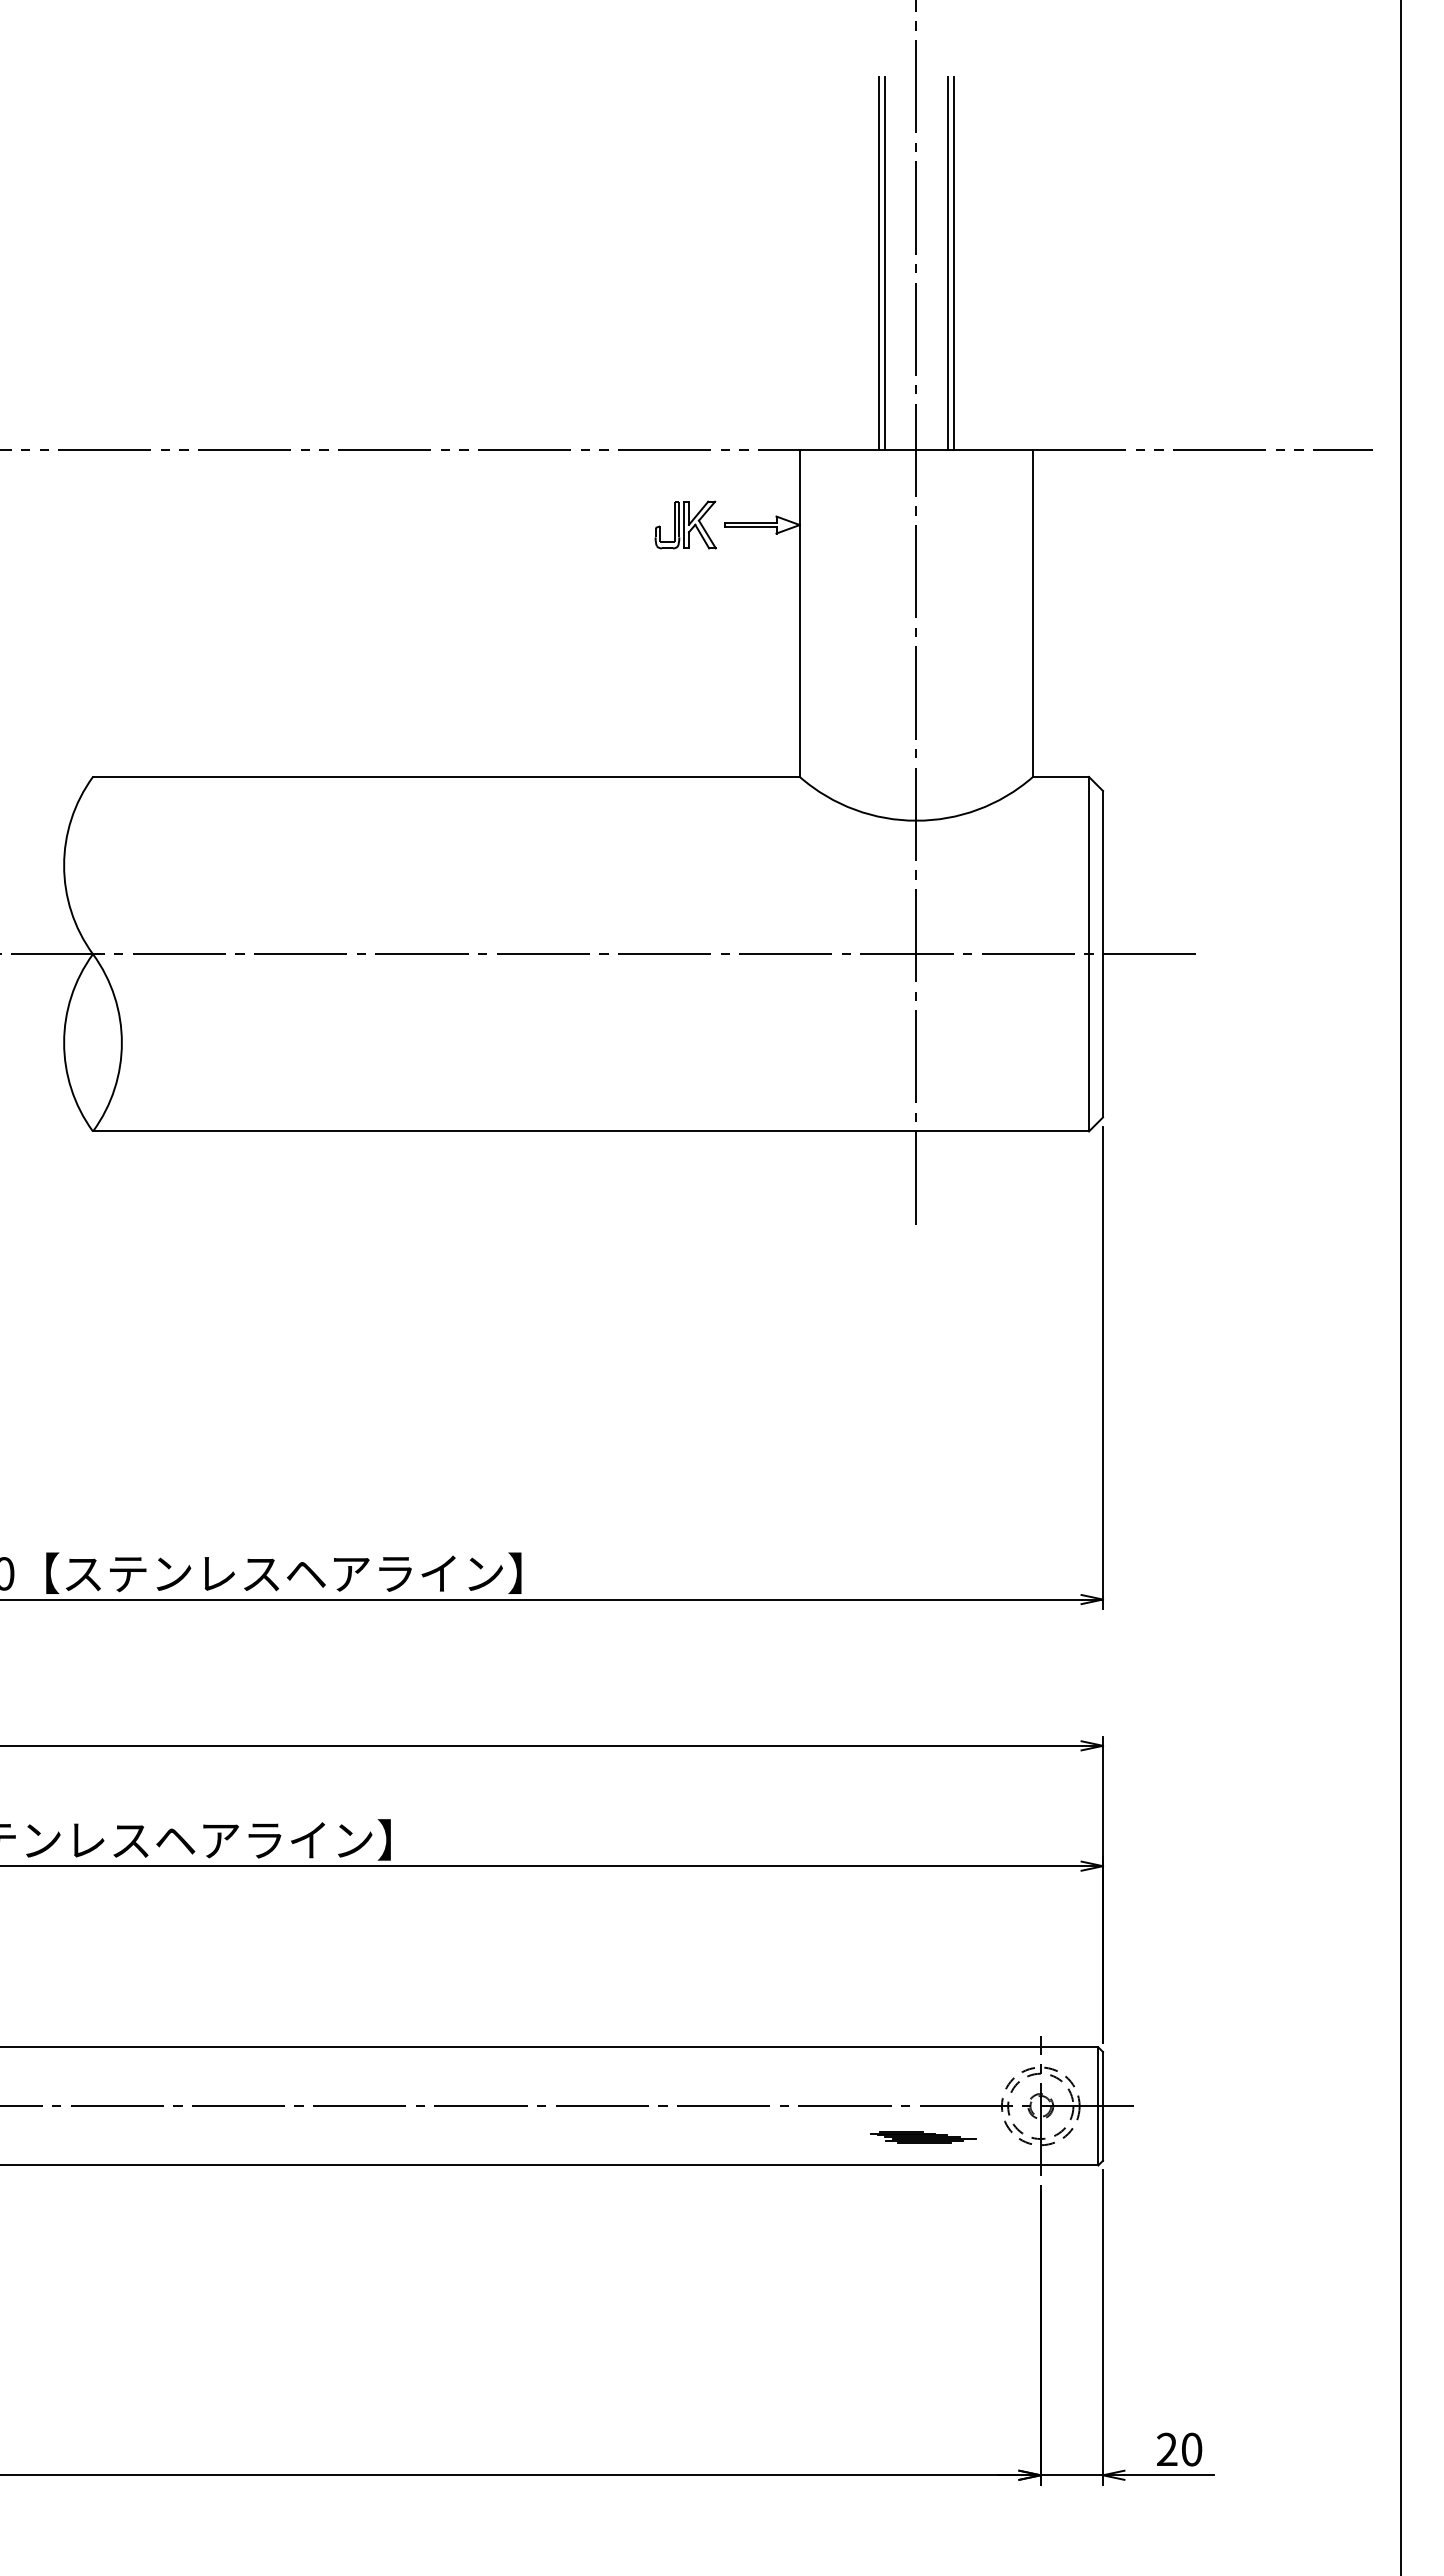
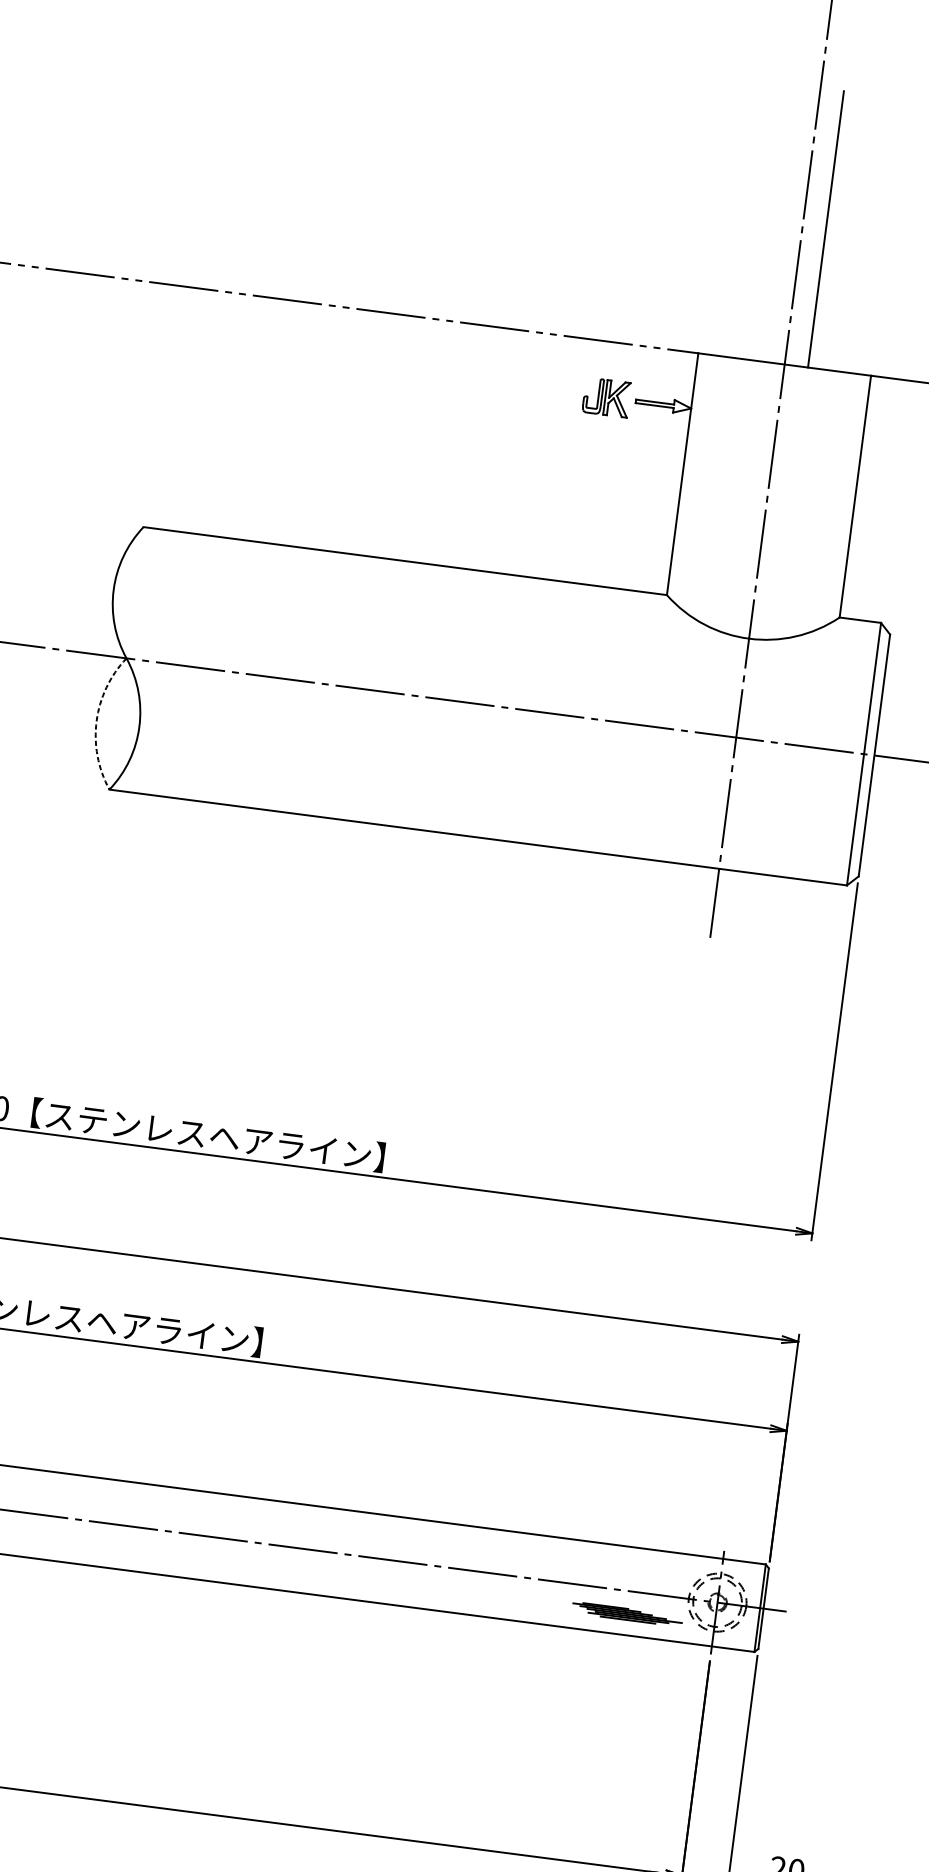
line: (879, 263) -> (775, 222), removed
line: (884, 263) -> (779, 223), removed
line: (953, 263) -> (830, 229), removed
arc: (64, 1042) -> (96, 721), solid -> dashed
part: (923, 2137) -> (627, 1614), size x1.4

